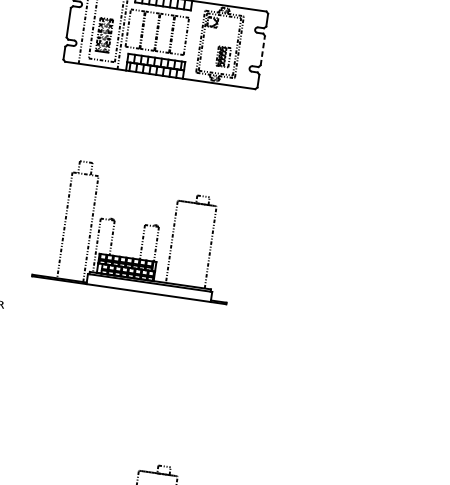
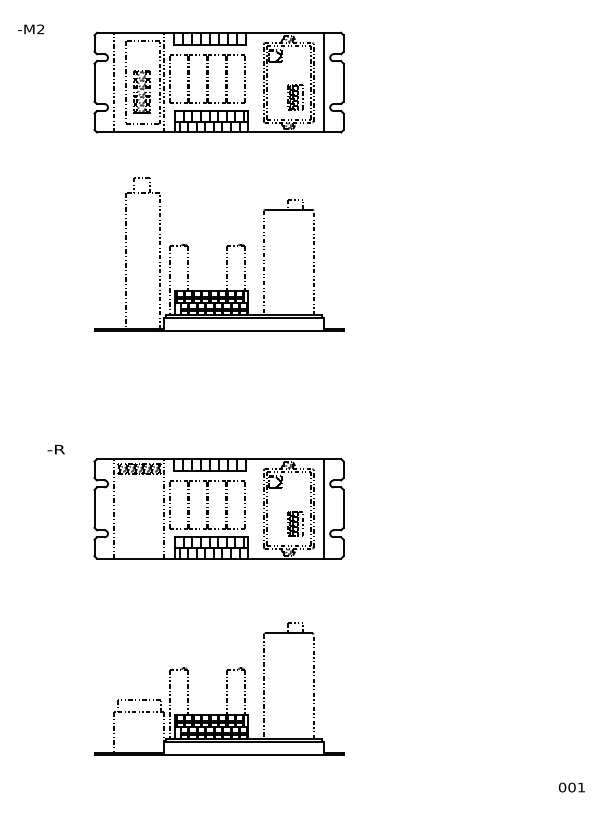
line: (247, 48) -> (323, 82), added
line: (262, 50) -> (343, 82), dashed -> solid
part: (143, 230) -> (226, 253), moved
part: (117, 368) -> (218, 508), added

